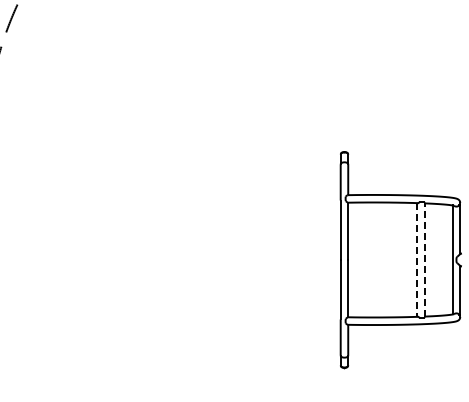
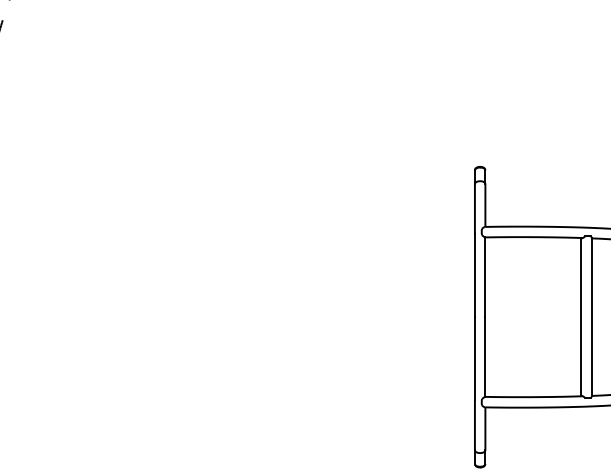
line: (416, 259) -> (580, 316), dashed -> solid
line: (424, 259) -> (591, 316), dashed -> solid

